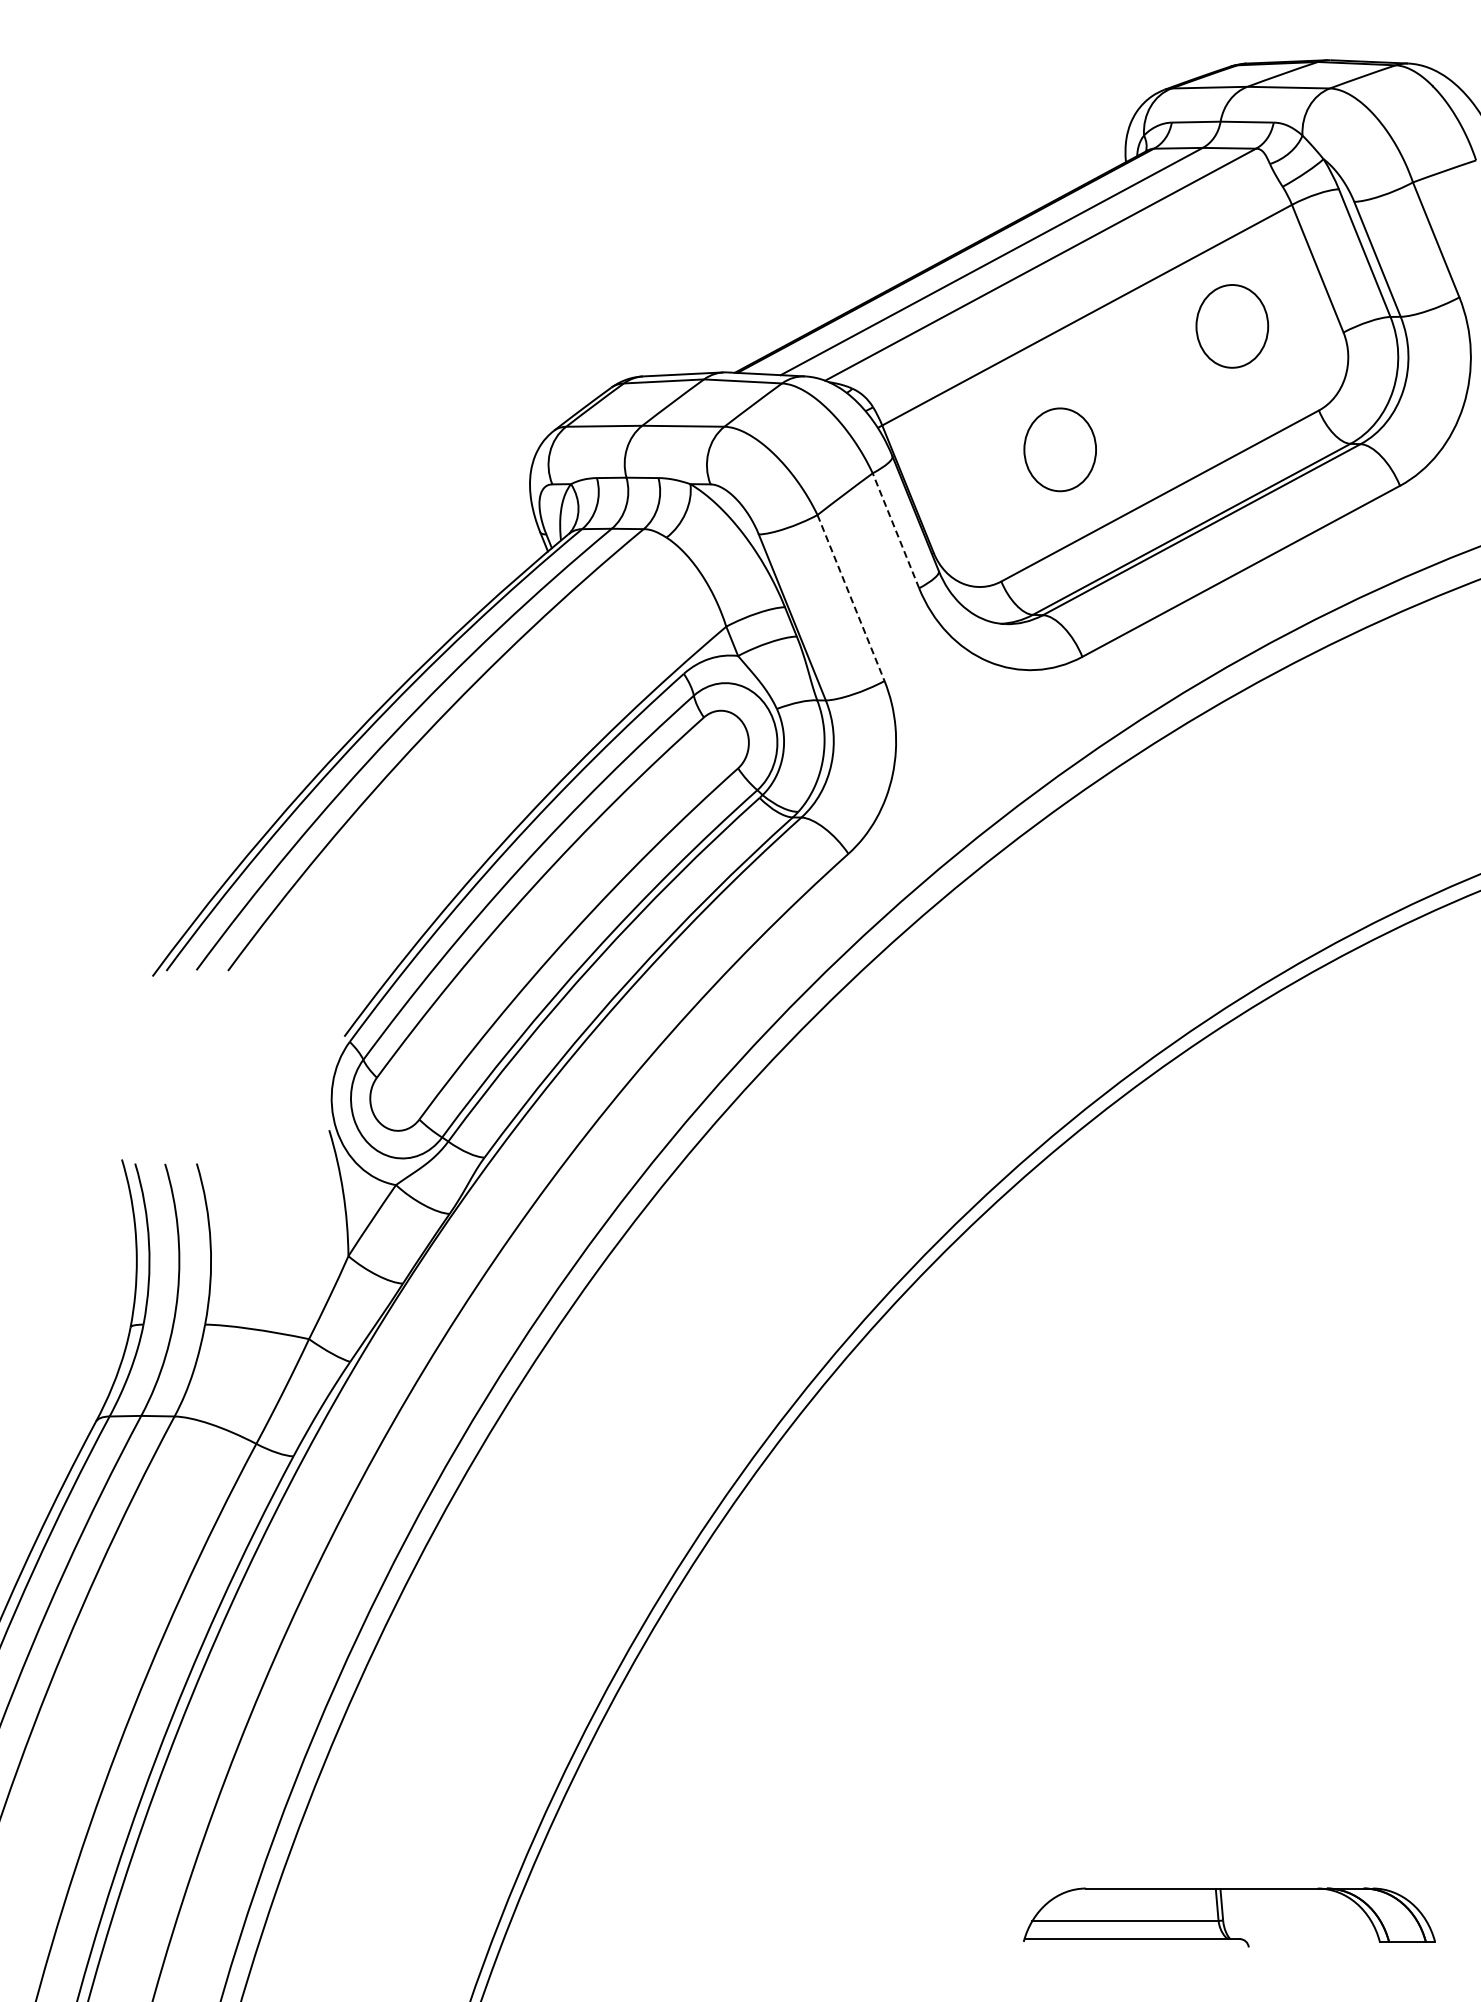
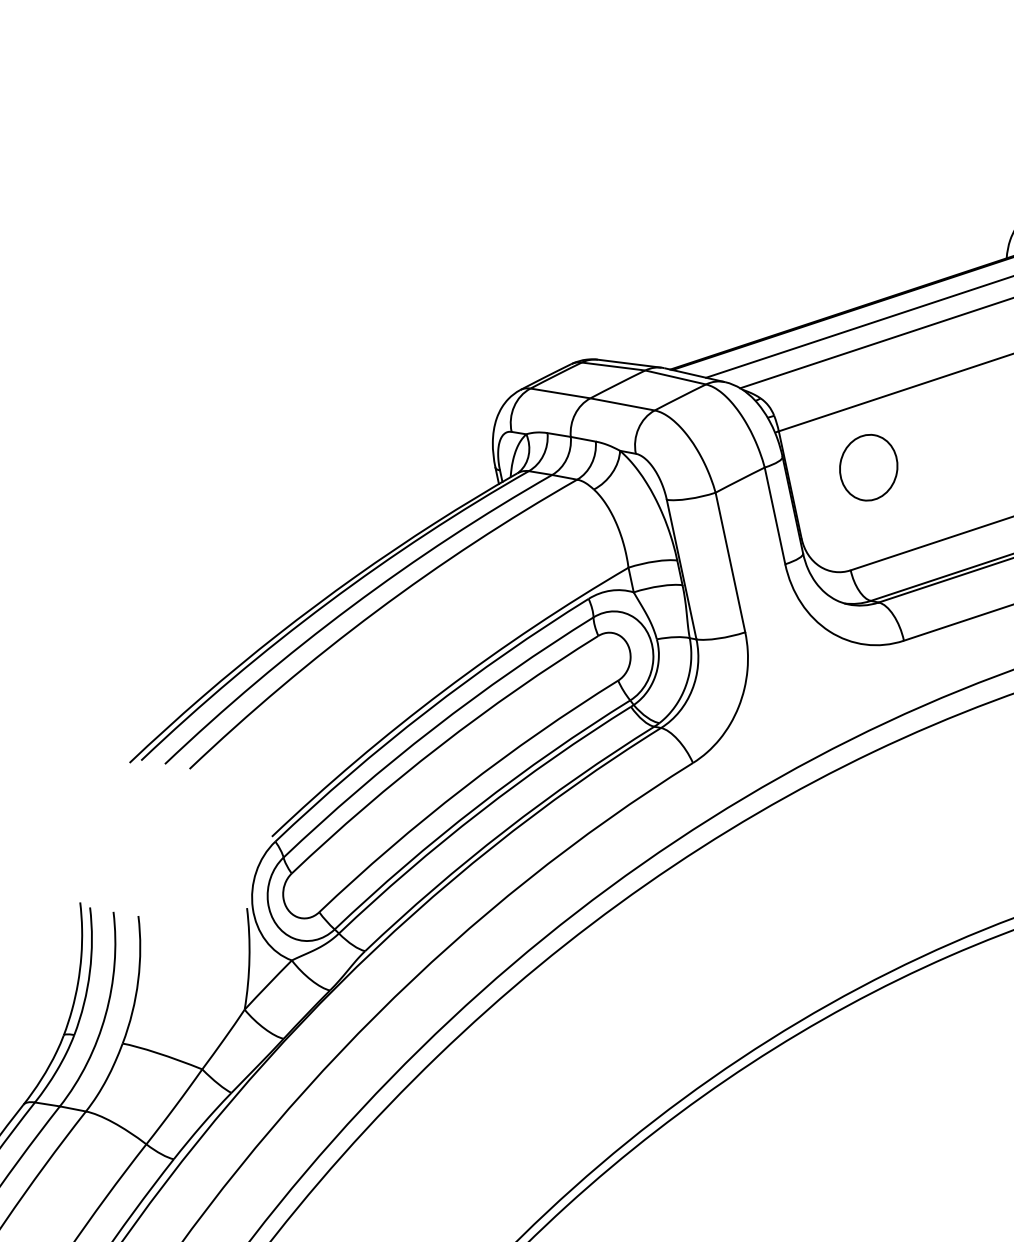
part: (1059, 449) -> (868, 467), moved
line: (895, 530) -> (774, 515), dashed -> solid
line: (851, 598) -> (730, 562), dashed -> solid

